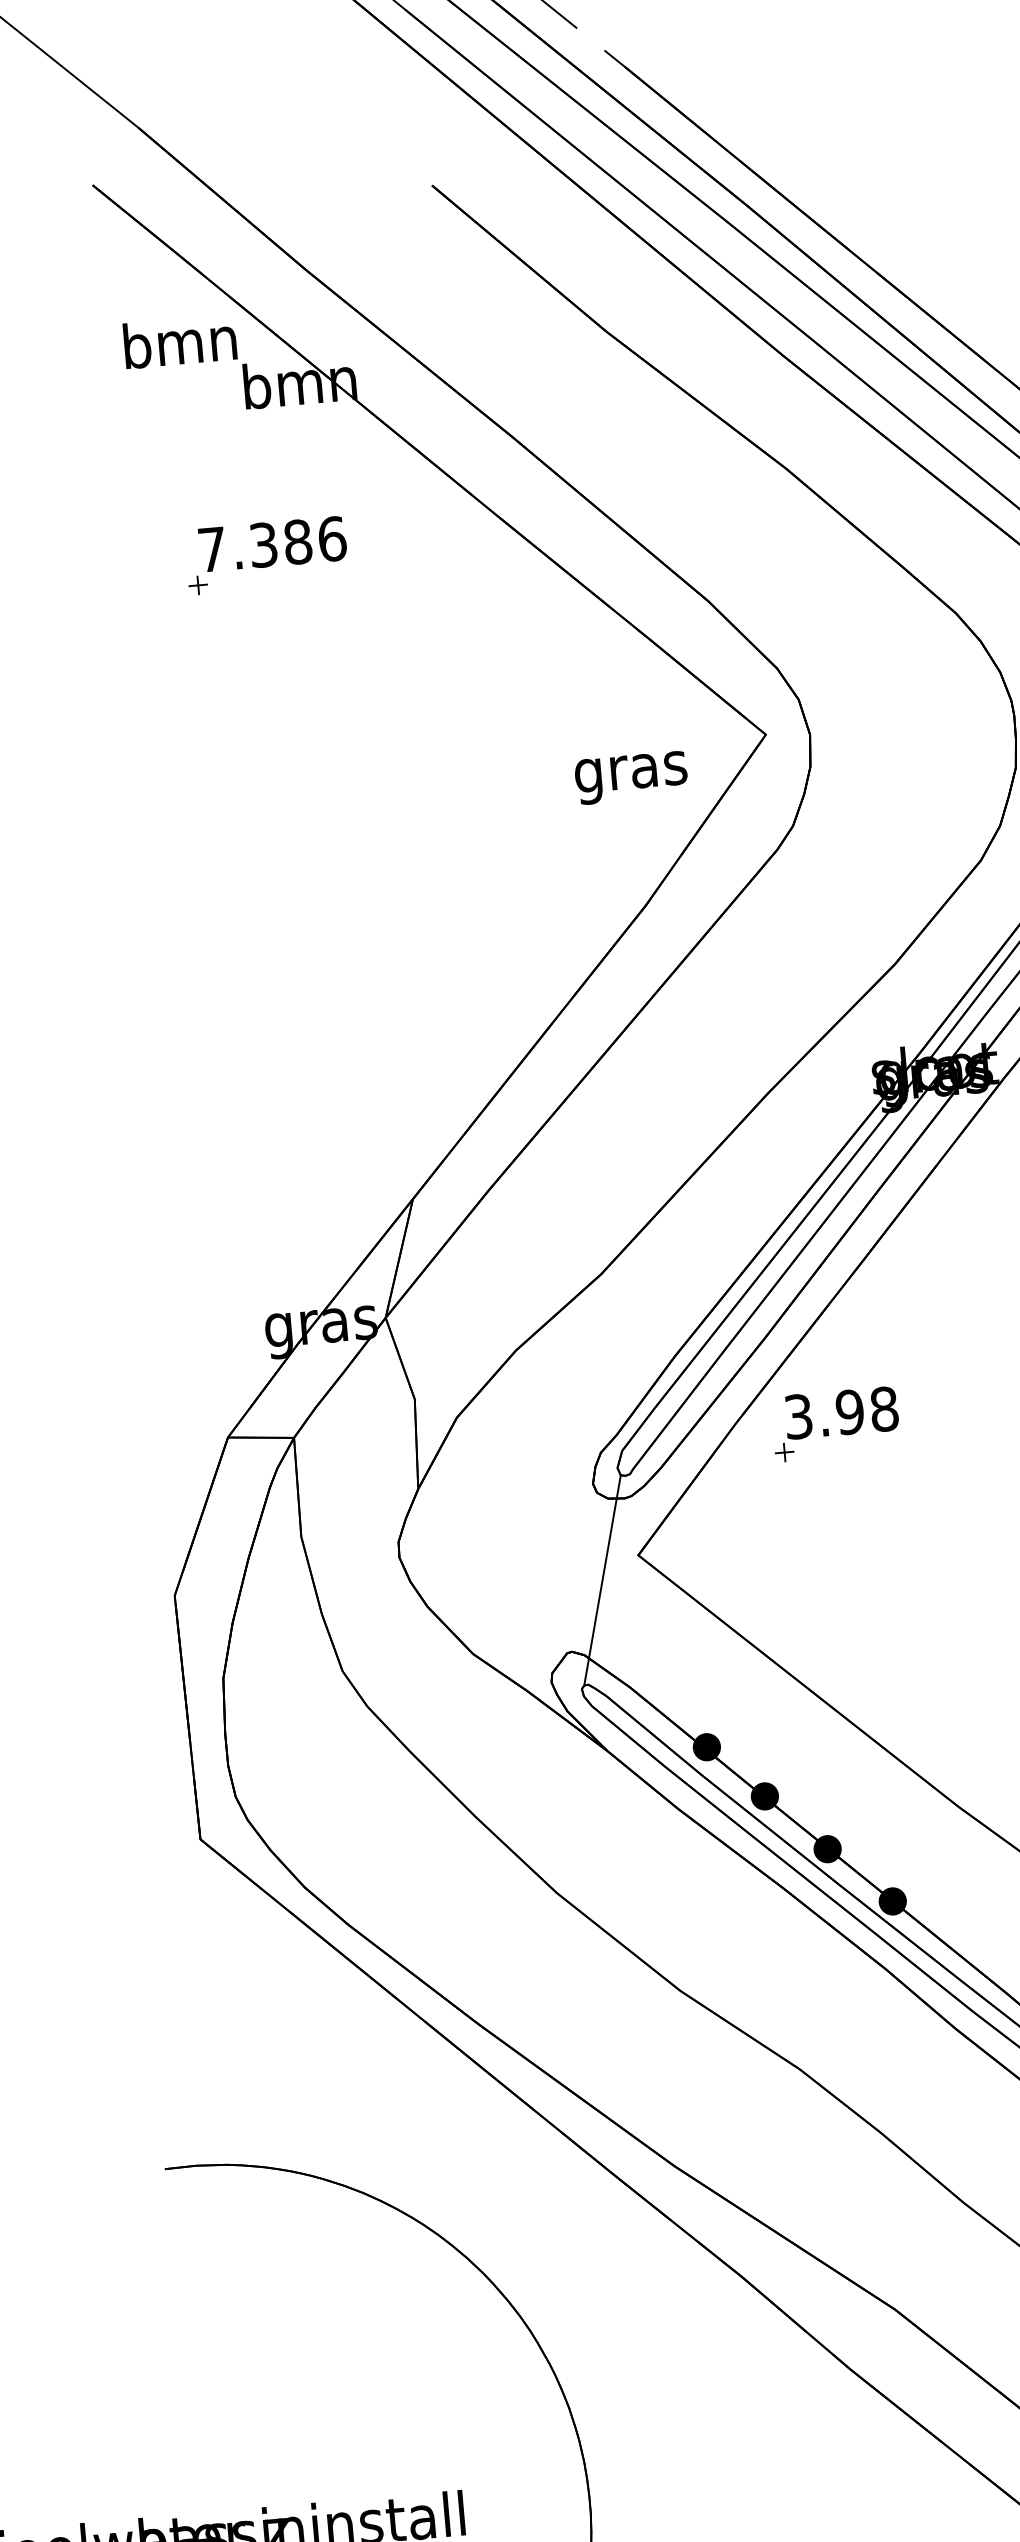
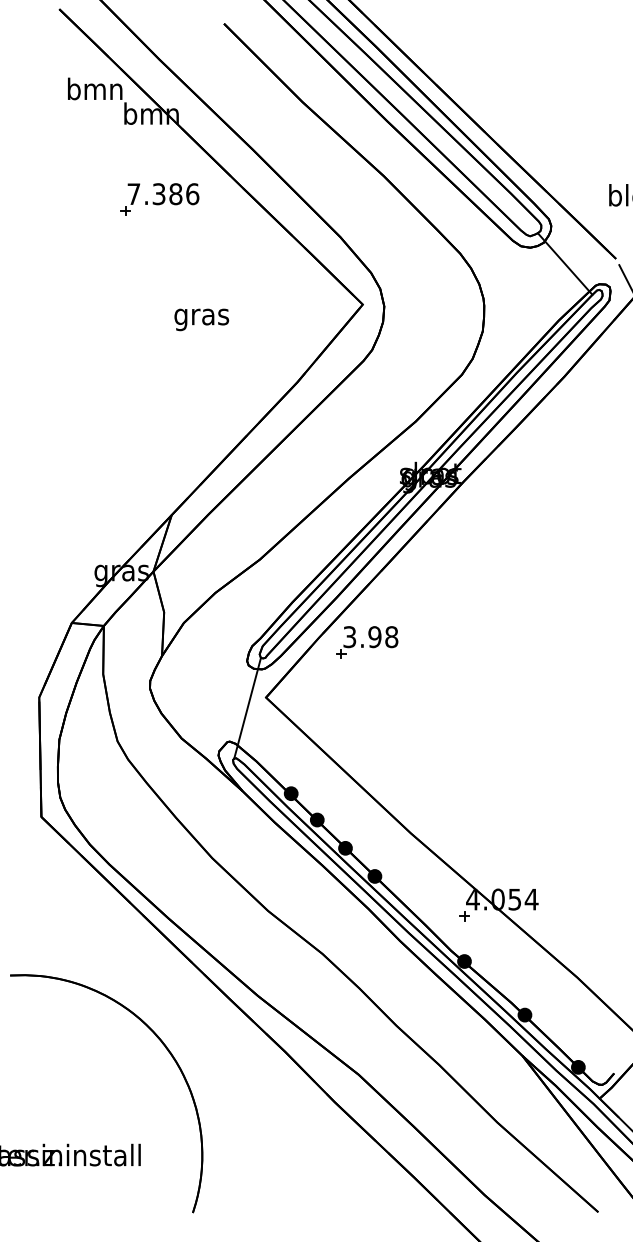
part: (265, 555) -> (159, 199), moved
text: (630, 777) -> (201, 319), moved

